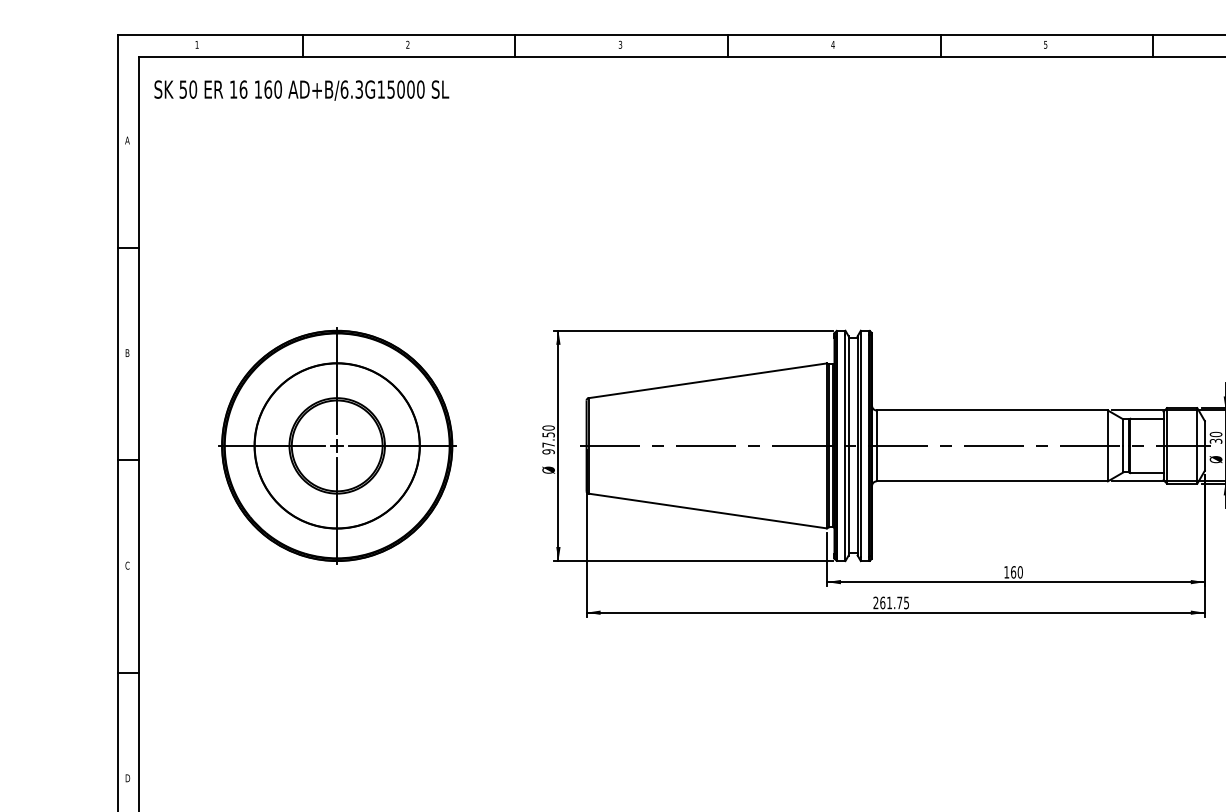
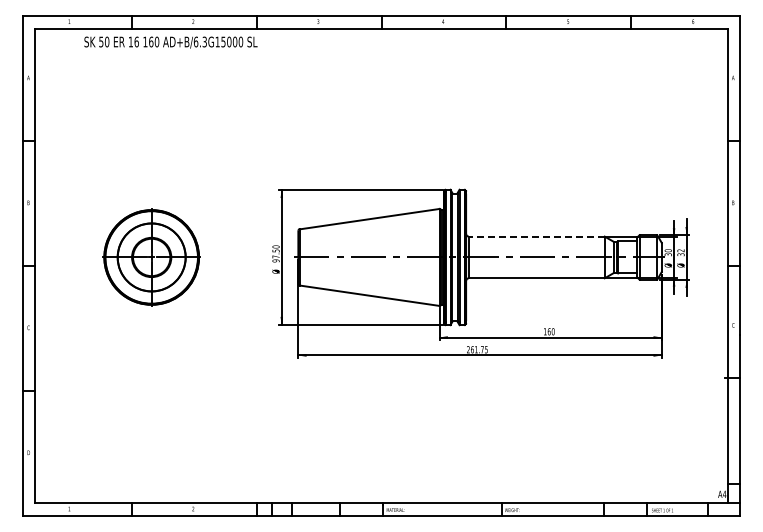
text: (300, 90) -> (170, 42), moved
line: (991, 410) -> (536, 236), solid -> dashed
part: (336, 445) -> (151, 257), size x0.7

